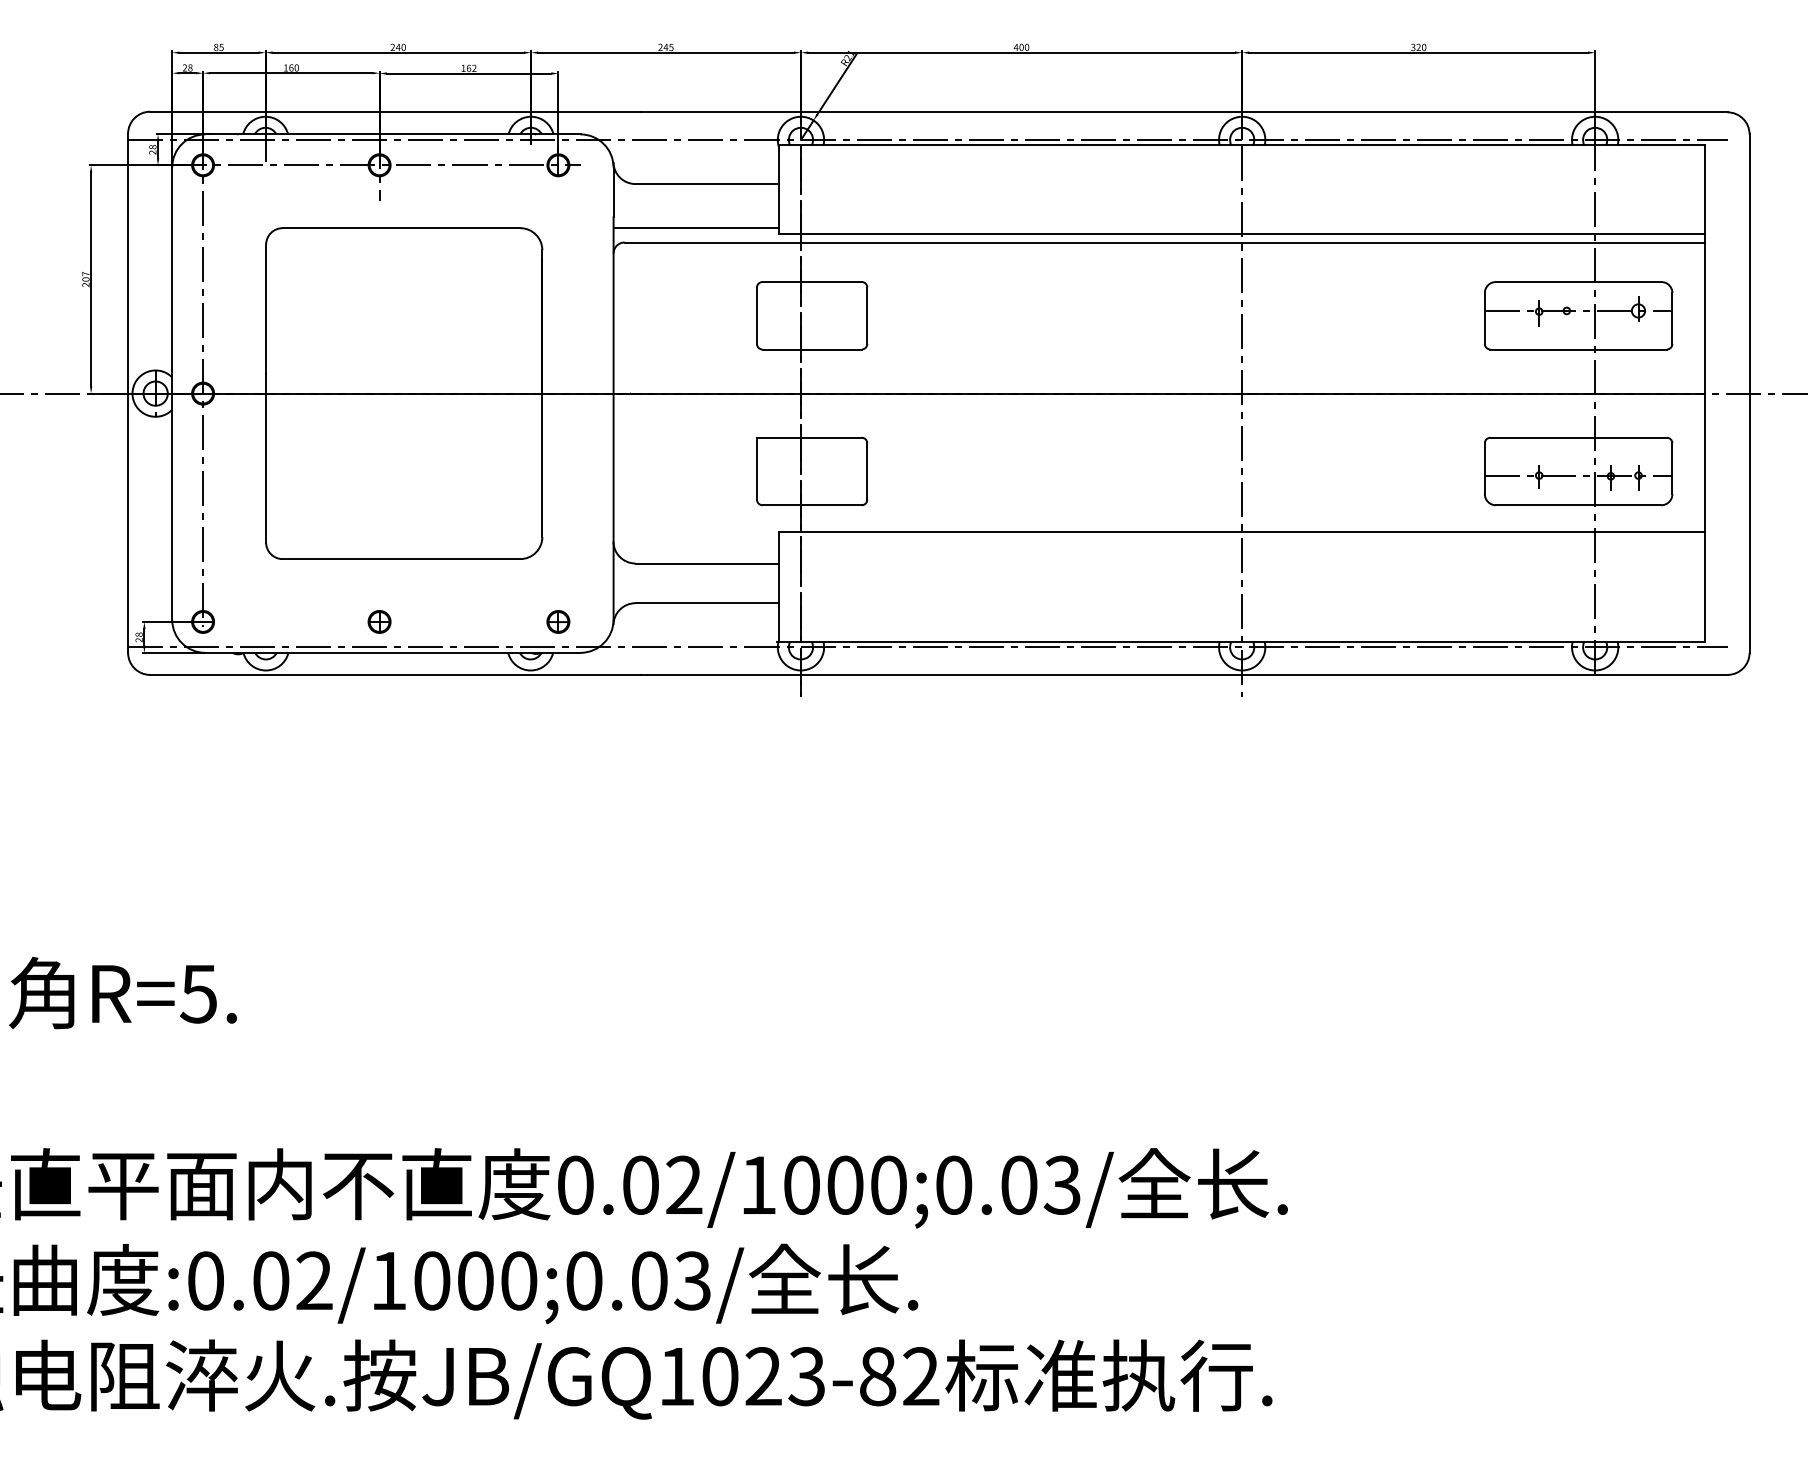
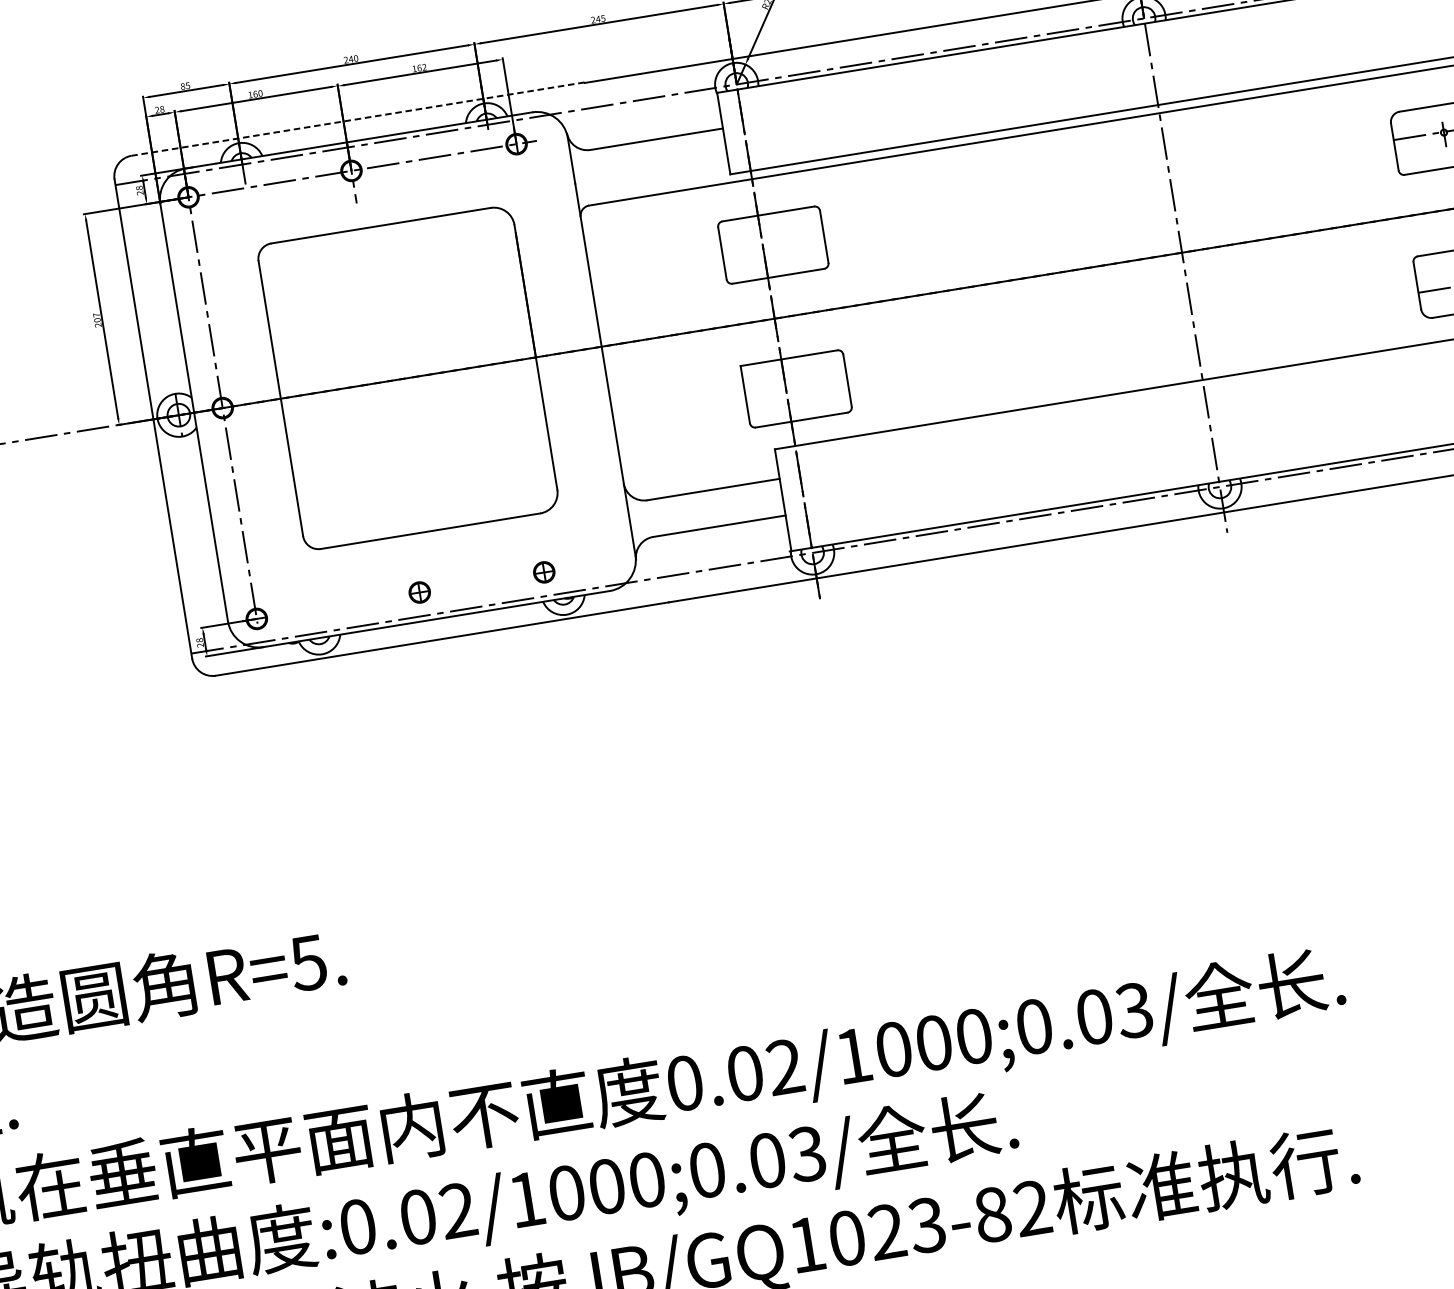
line: (394, 111) -> (357, 119), solid -> dashed
line: (695, 228) -> (652, 182), removed
part: (558, 621) -> (544, 571), moved

